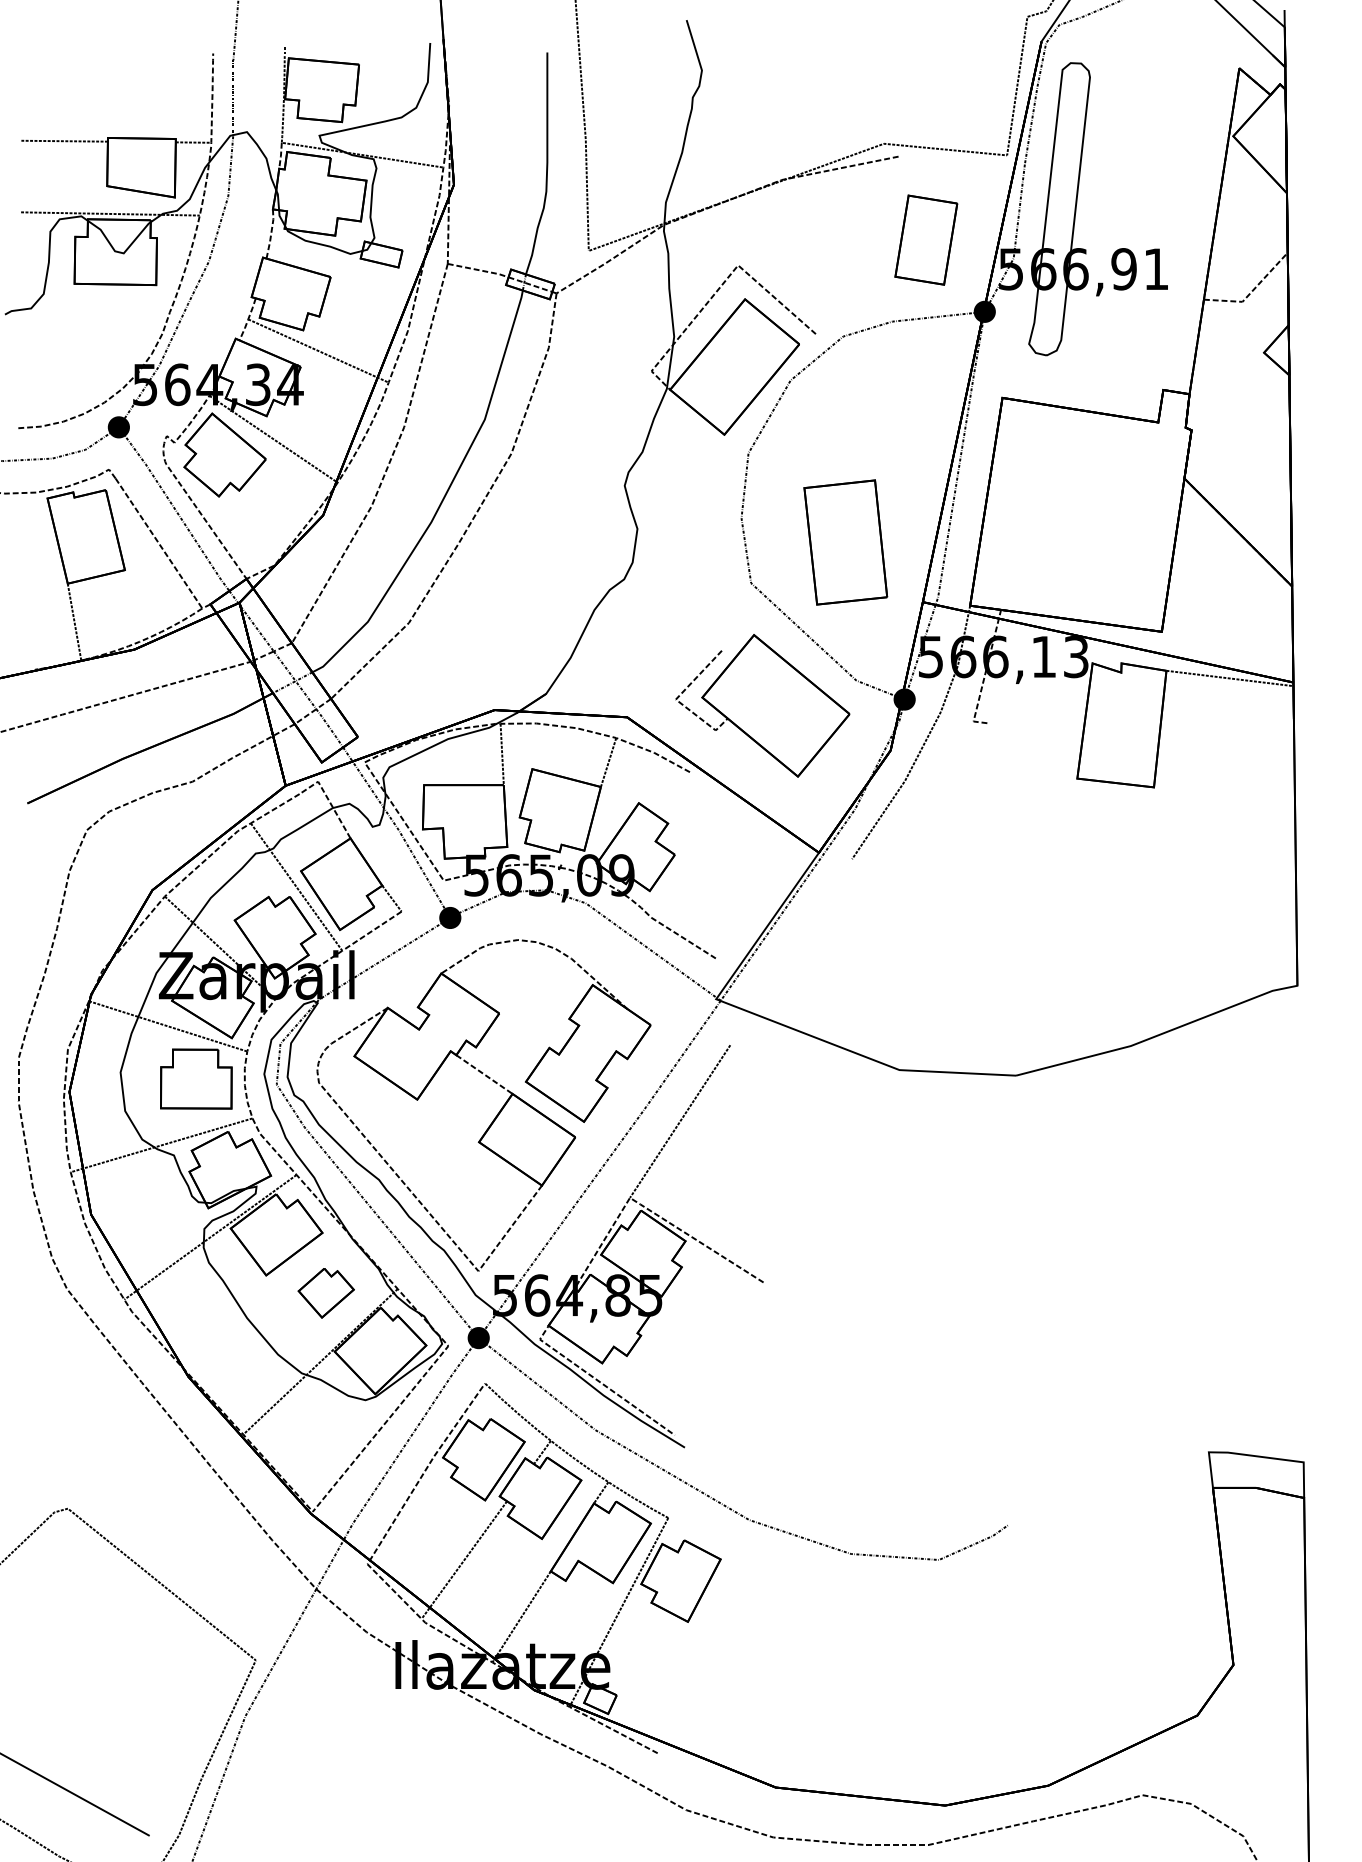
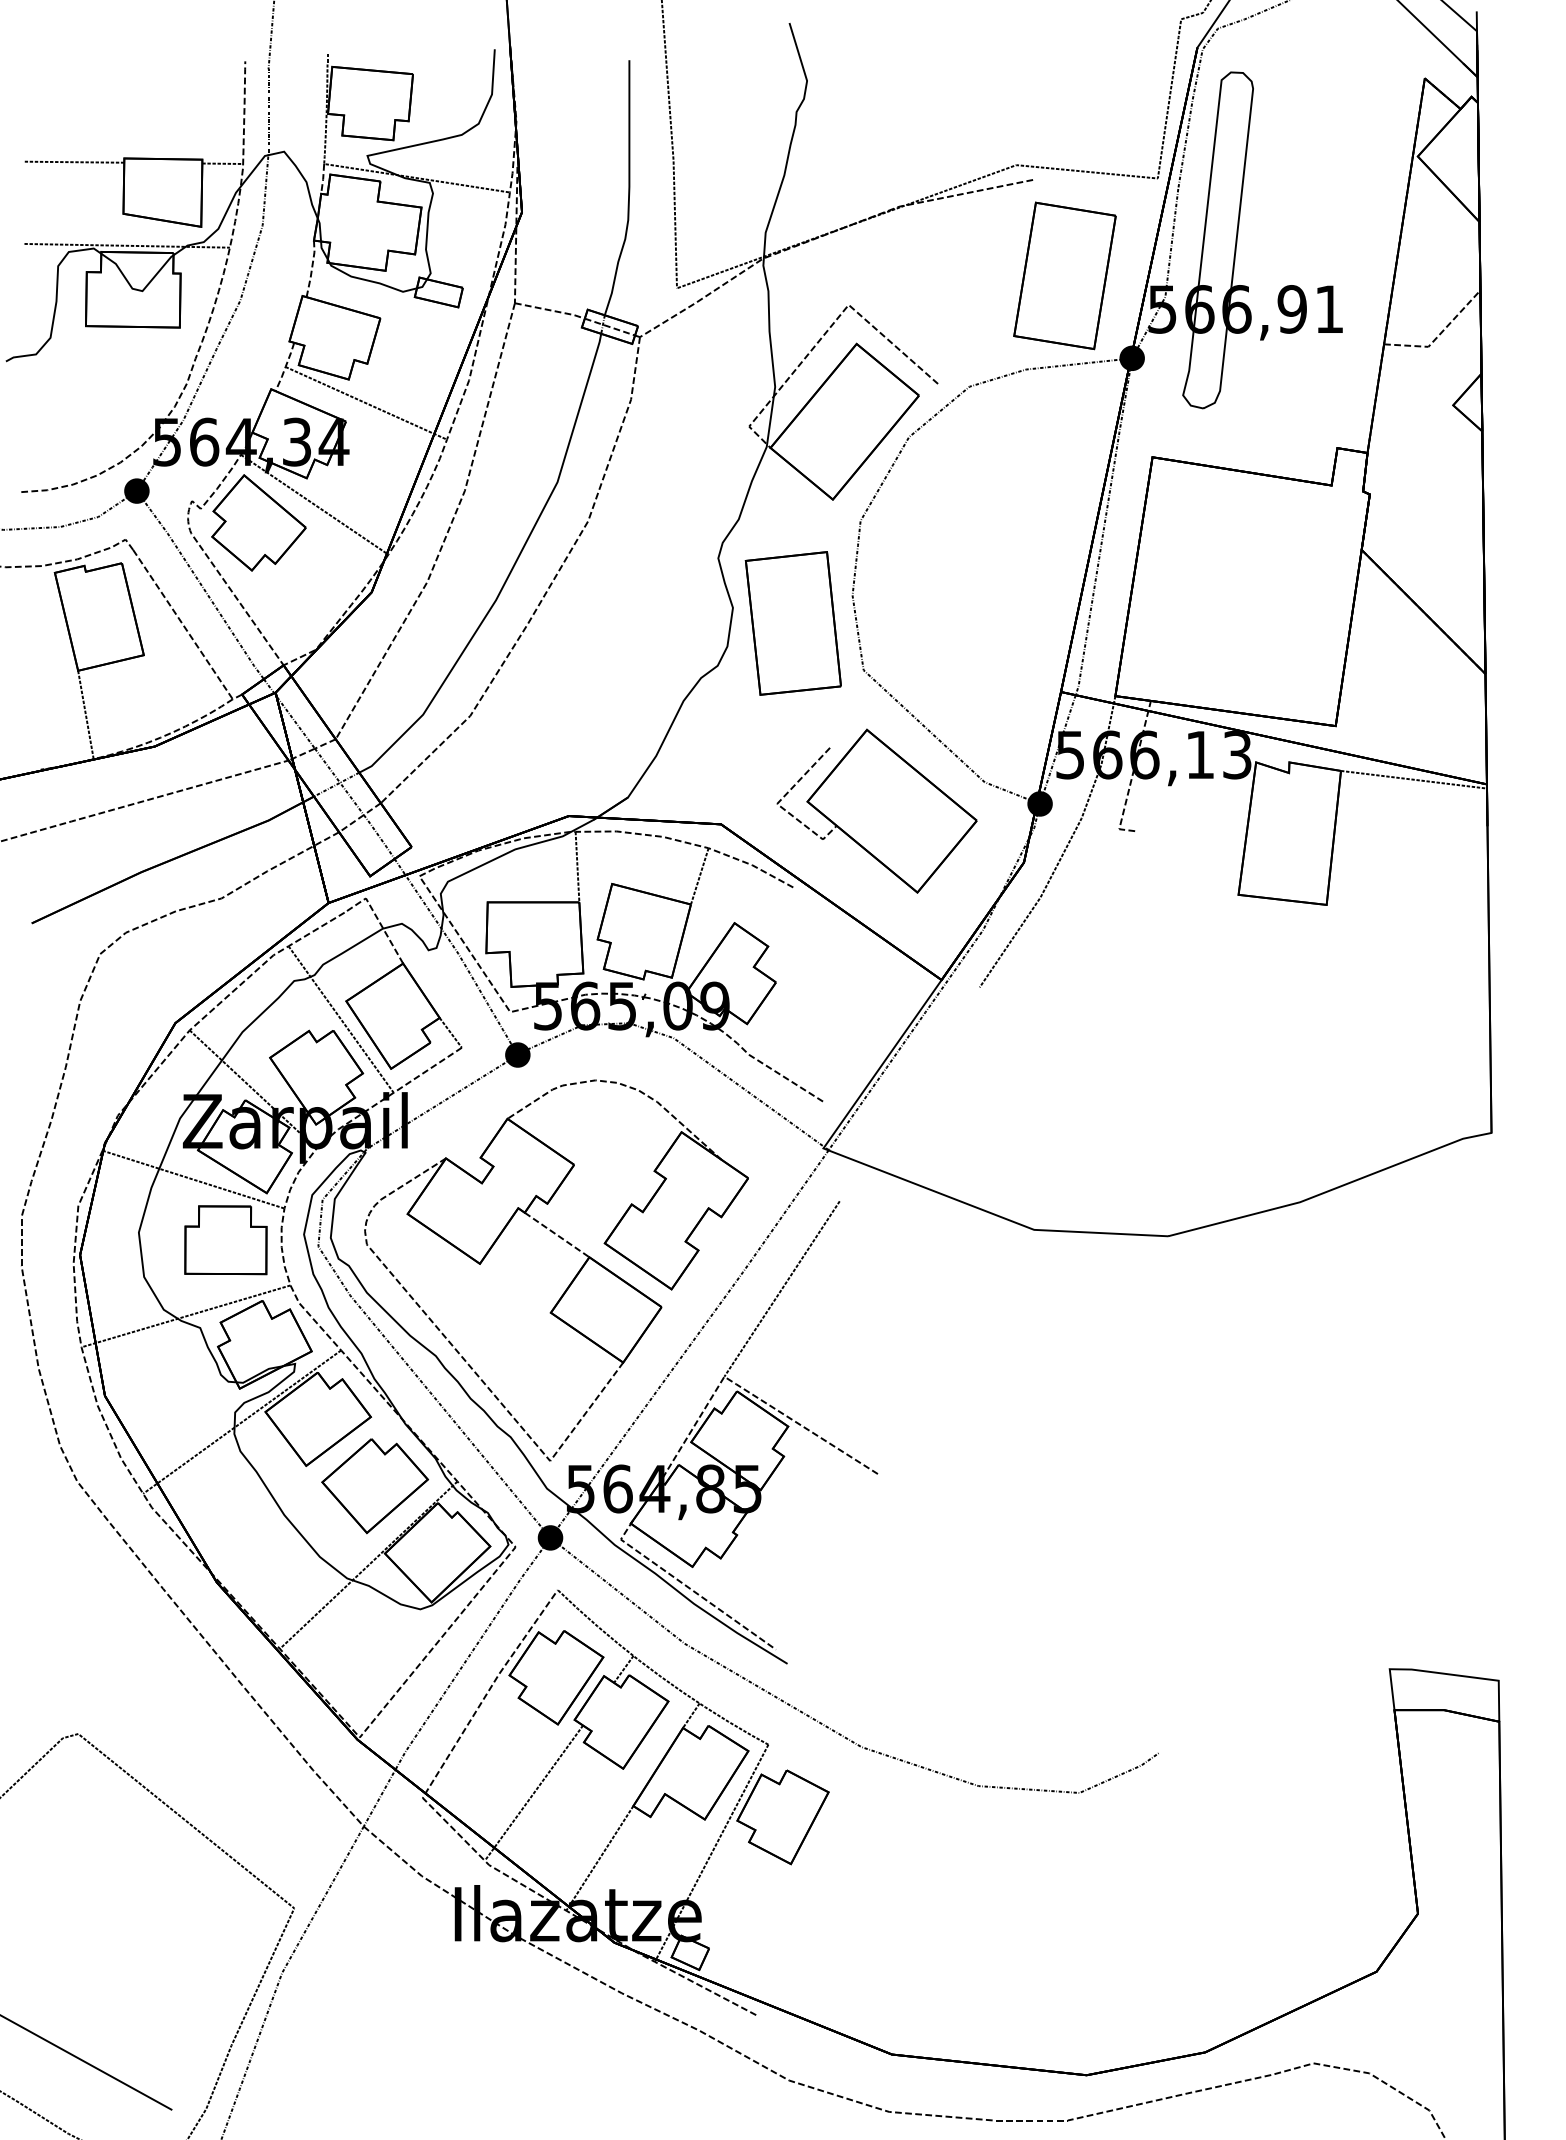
part: (925, 239) -> (1064, 275), size x1.43
part: (844, 542) -> (792, 623), moved
part: (326, 1293) -> (375, 1486), size x1.67

